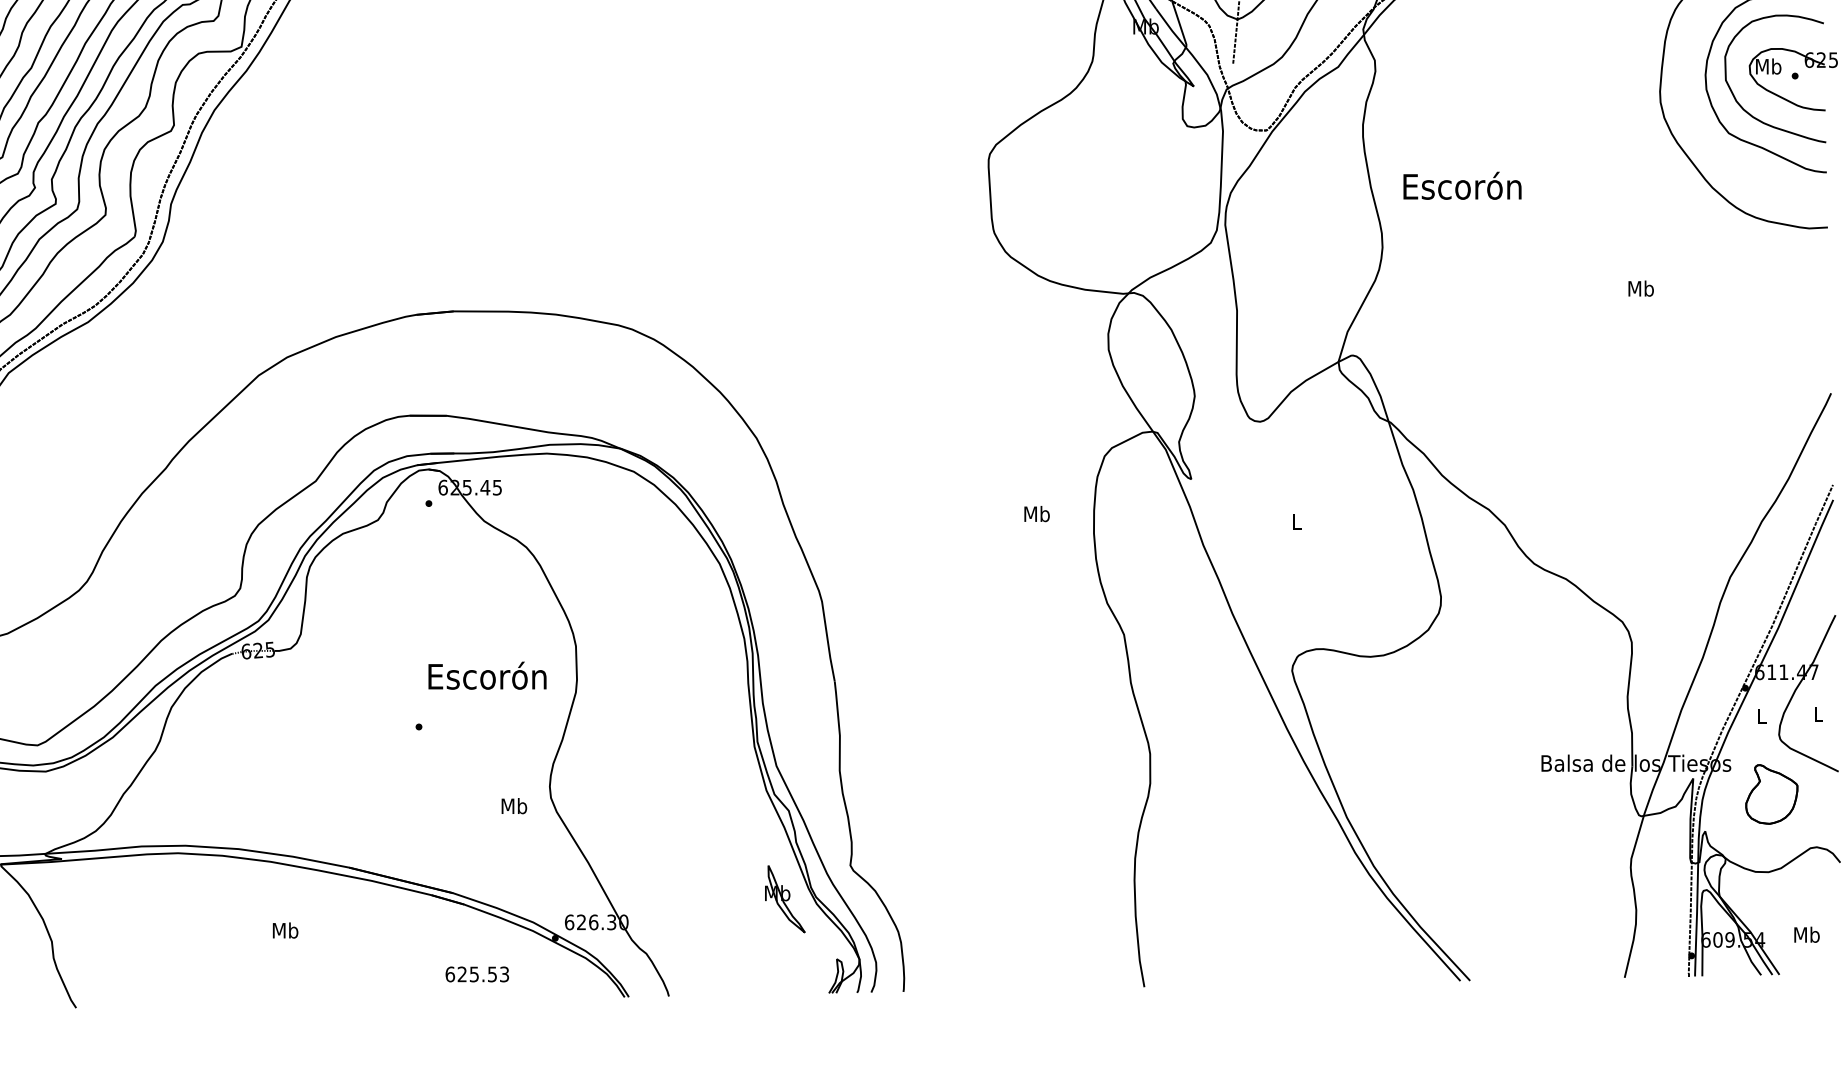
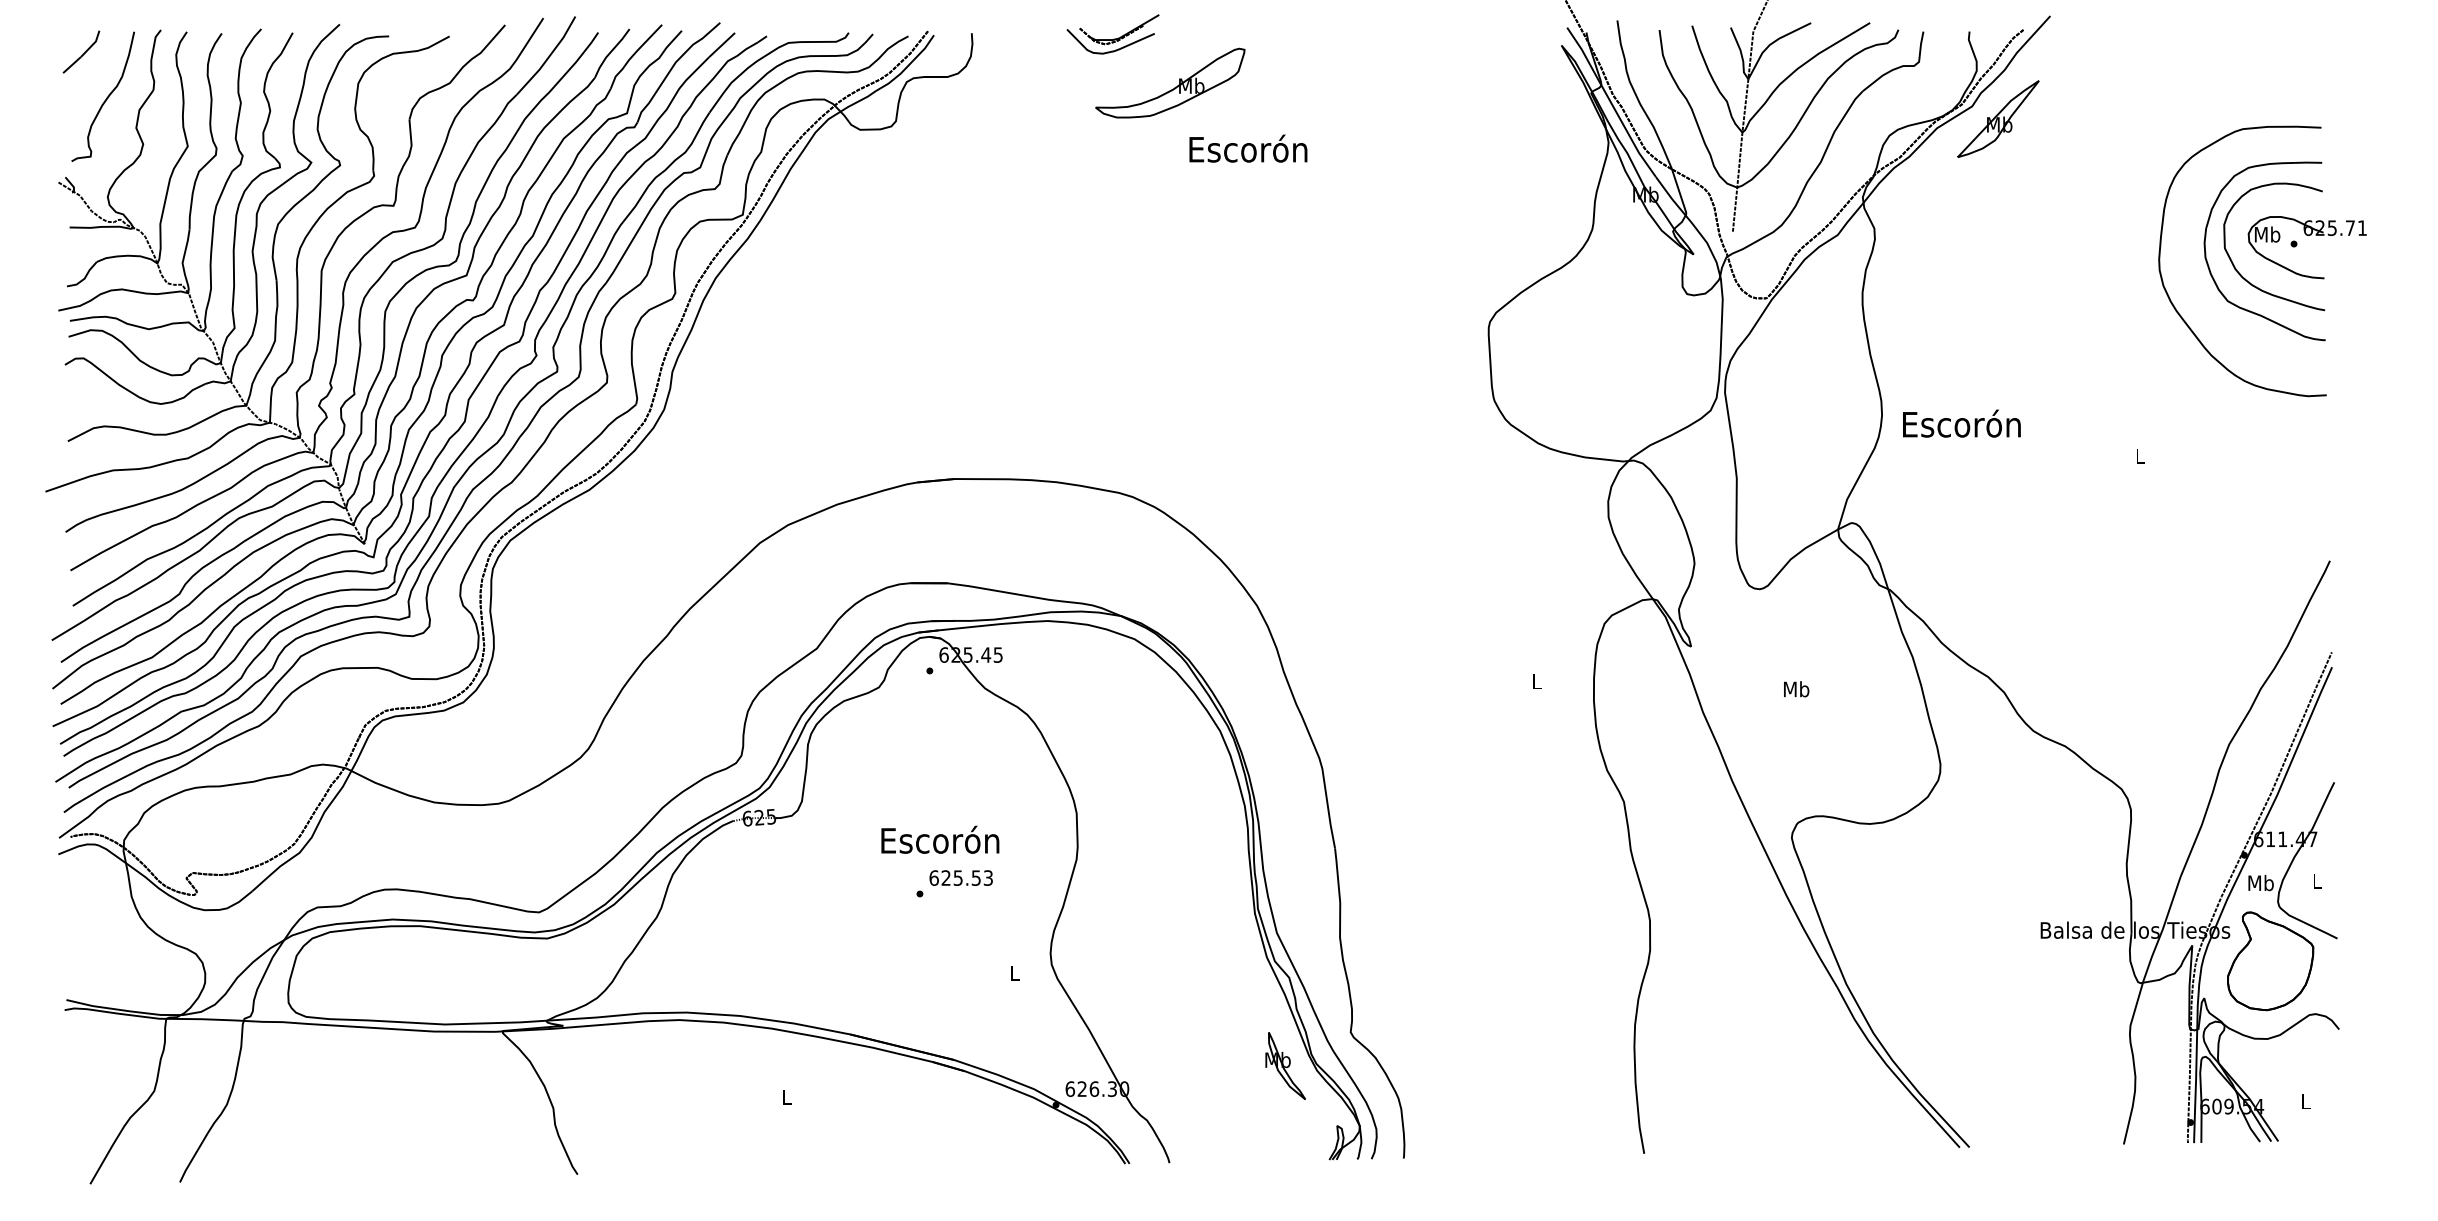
text: (1462, 185) -> (1961, 423), moved
text: (1640, 288) -> (2139, 456), Mb -> L
text: (1036, 514) -> (1536, 681), Mb -> L
text: (1296, 522) -> (1796, 689), L -> Mb
text: (487, 675) -> (940, 839), moved
text: (1761, 716) -> (2260, 883), L -> Mb
part: (1771, 794) -> (2270, 961), size x1.67
text: (513, 806) -> (1014, 973), Mb -> L
text: (285, 930) -> (786, 1097), Mb -> L
text: (1806, 934) -> (2305, 1101), Mb -> L
text: (476, 973) -> (960, 877), moved

